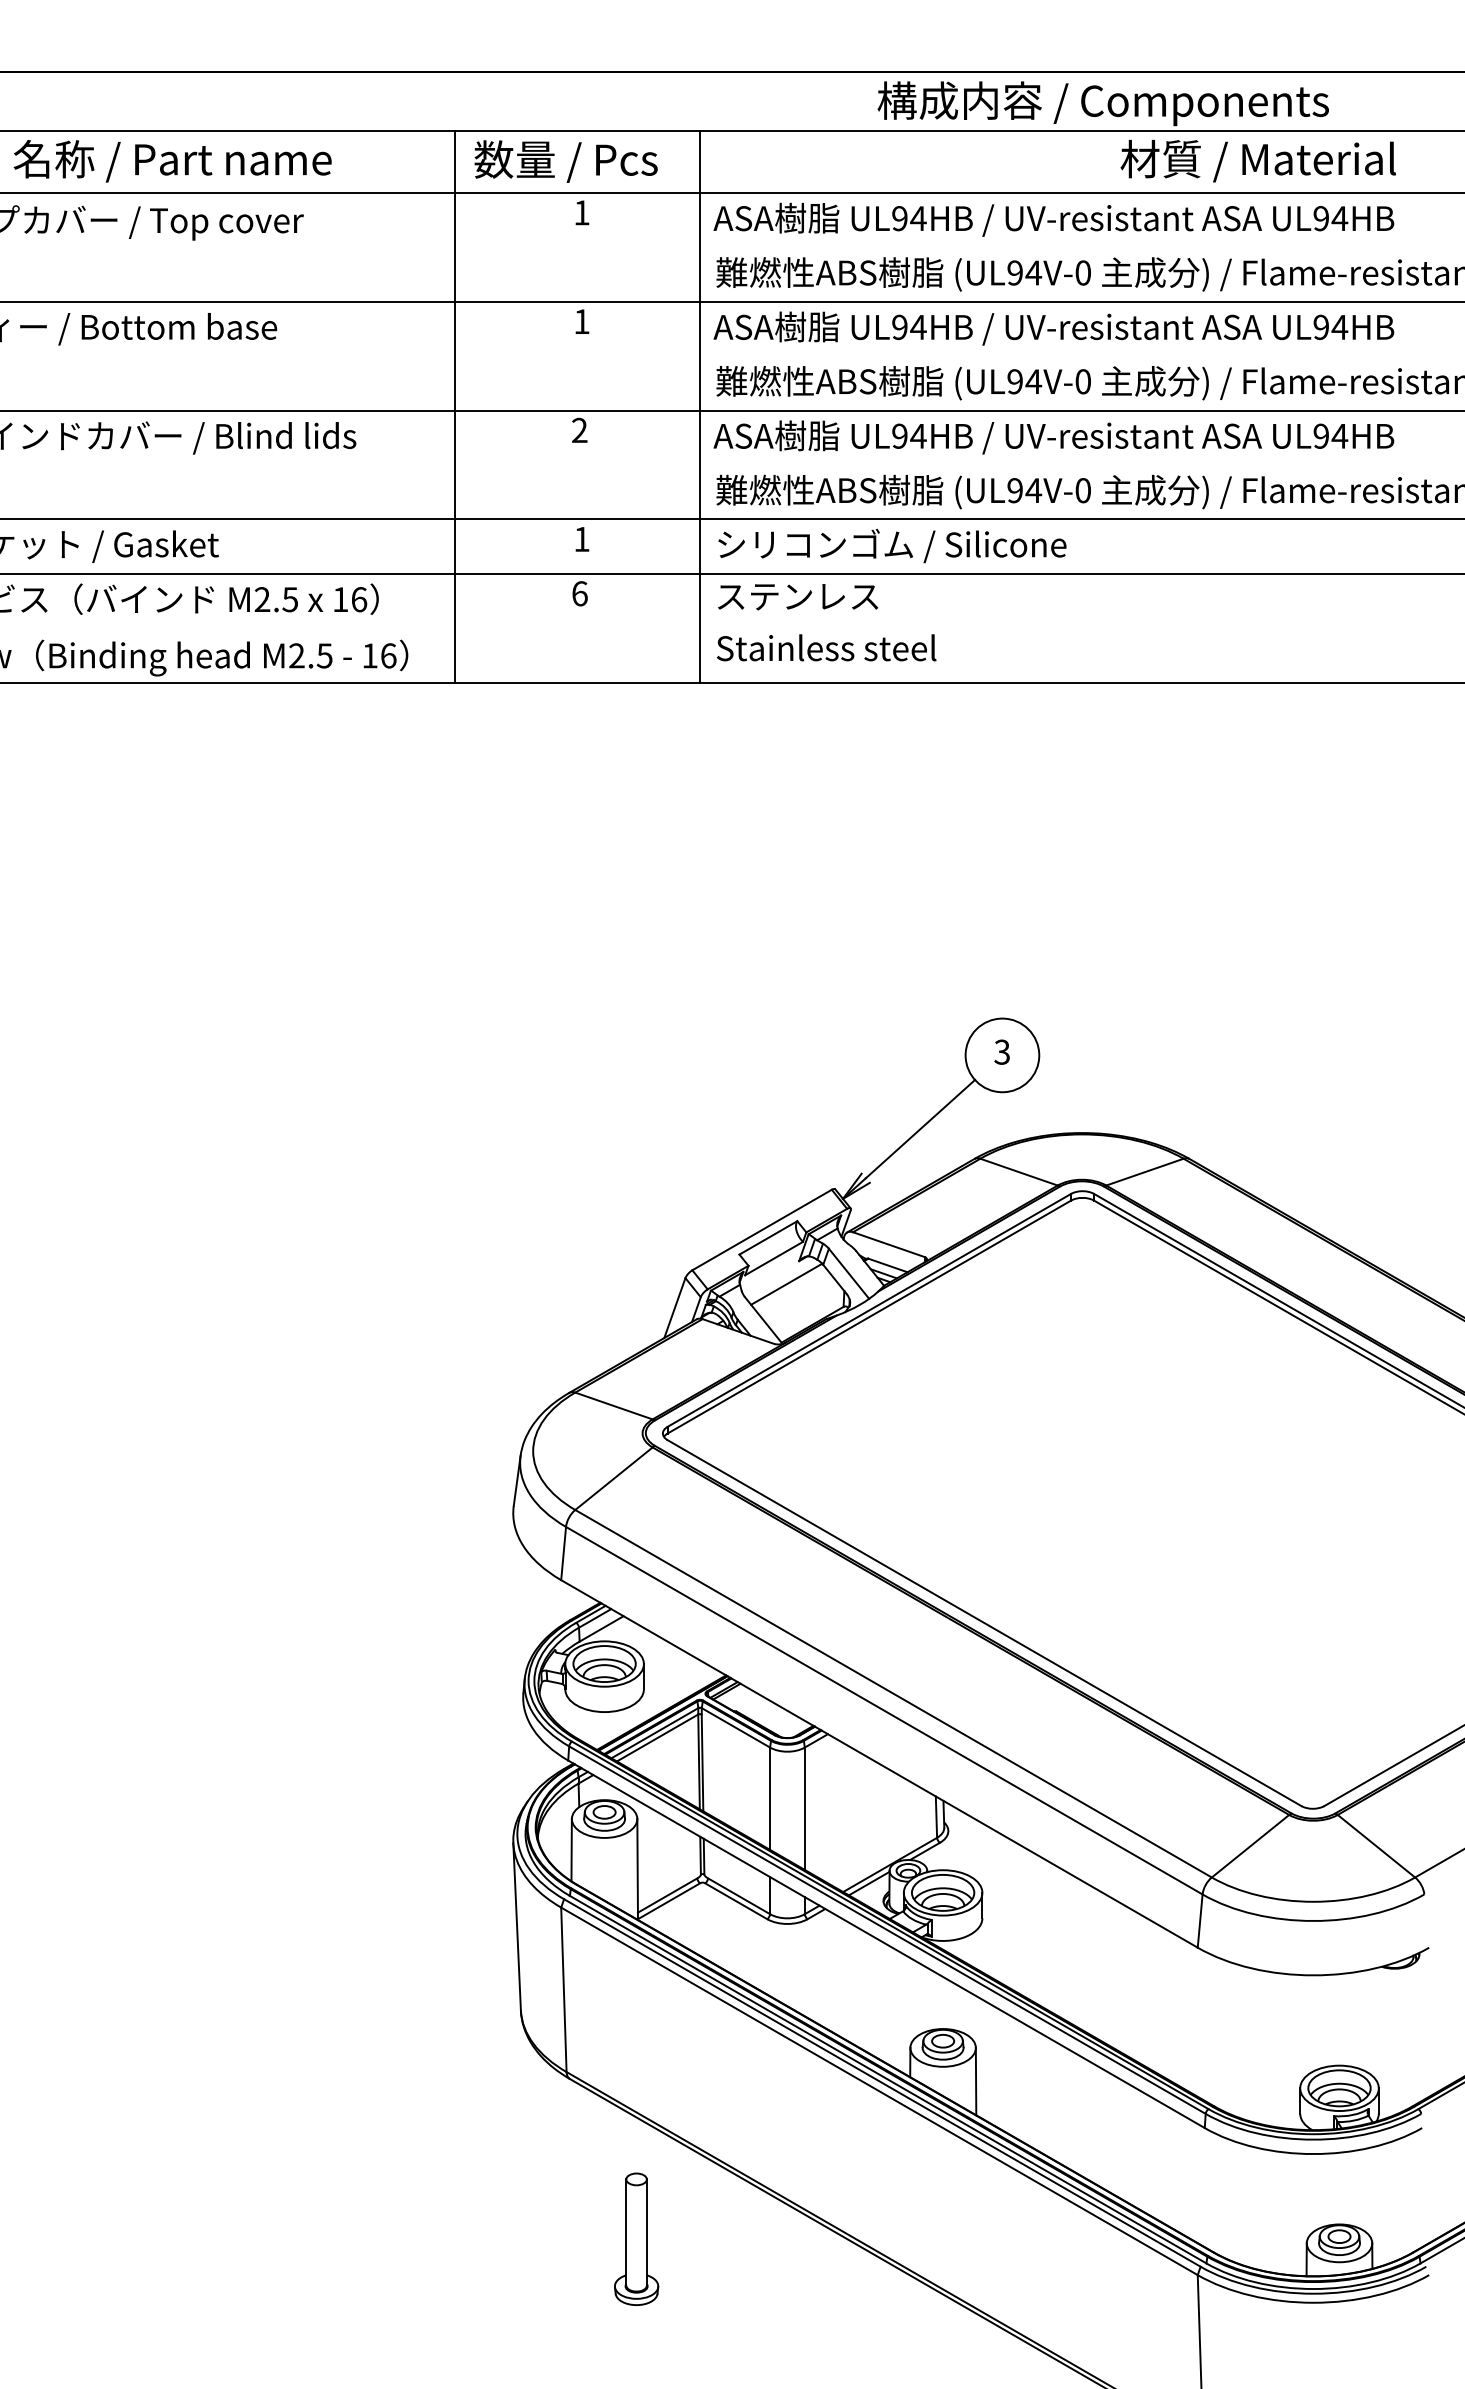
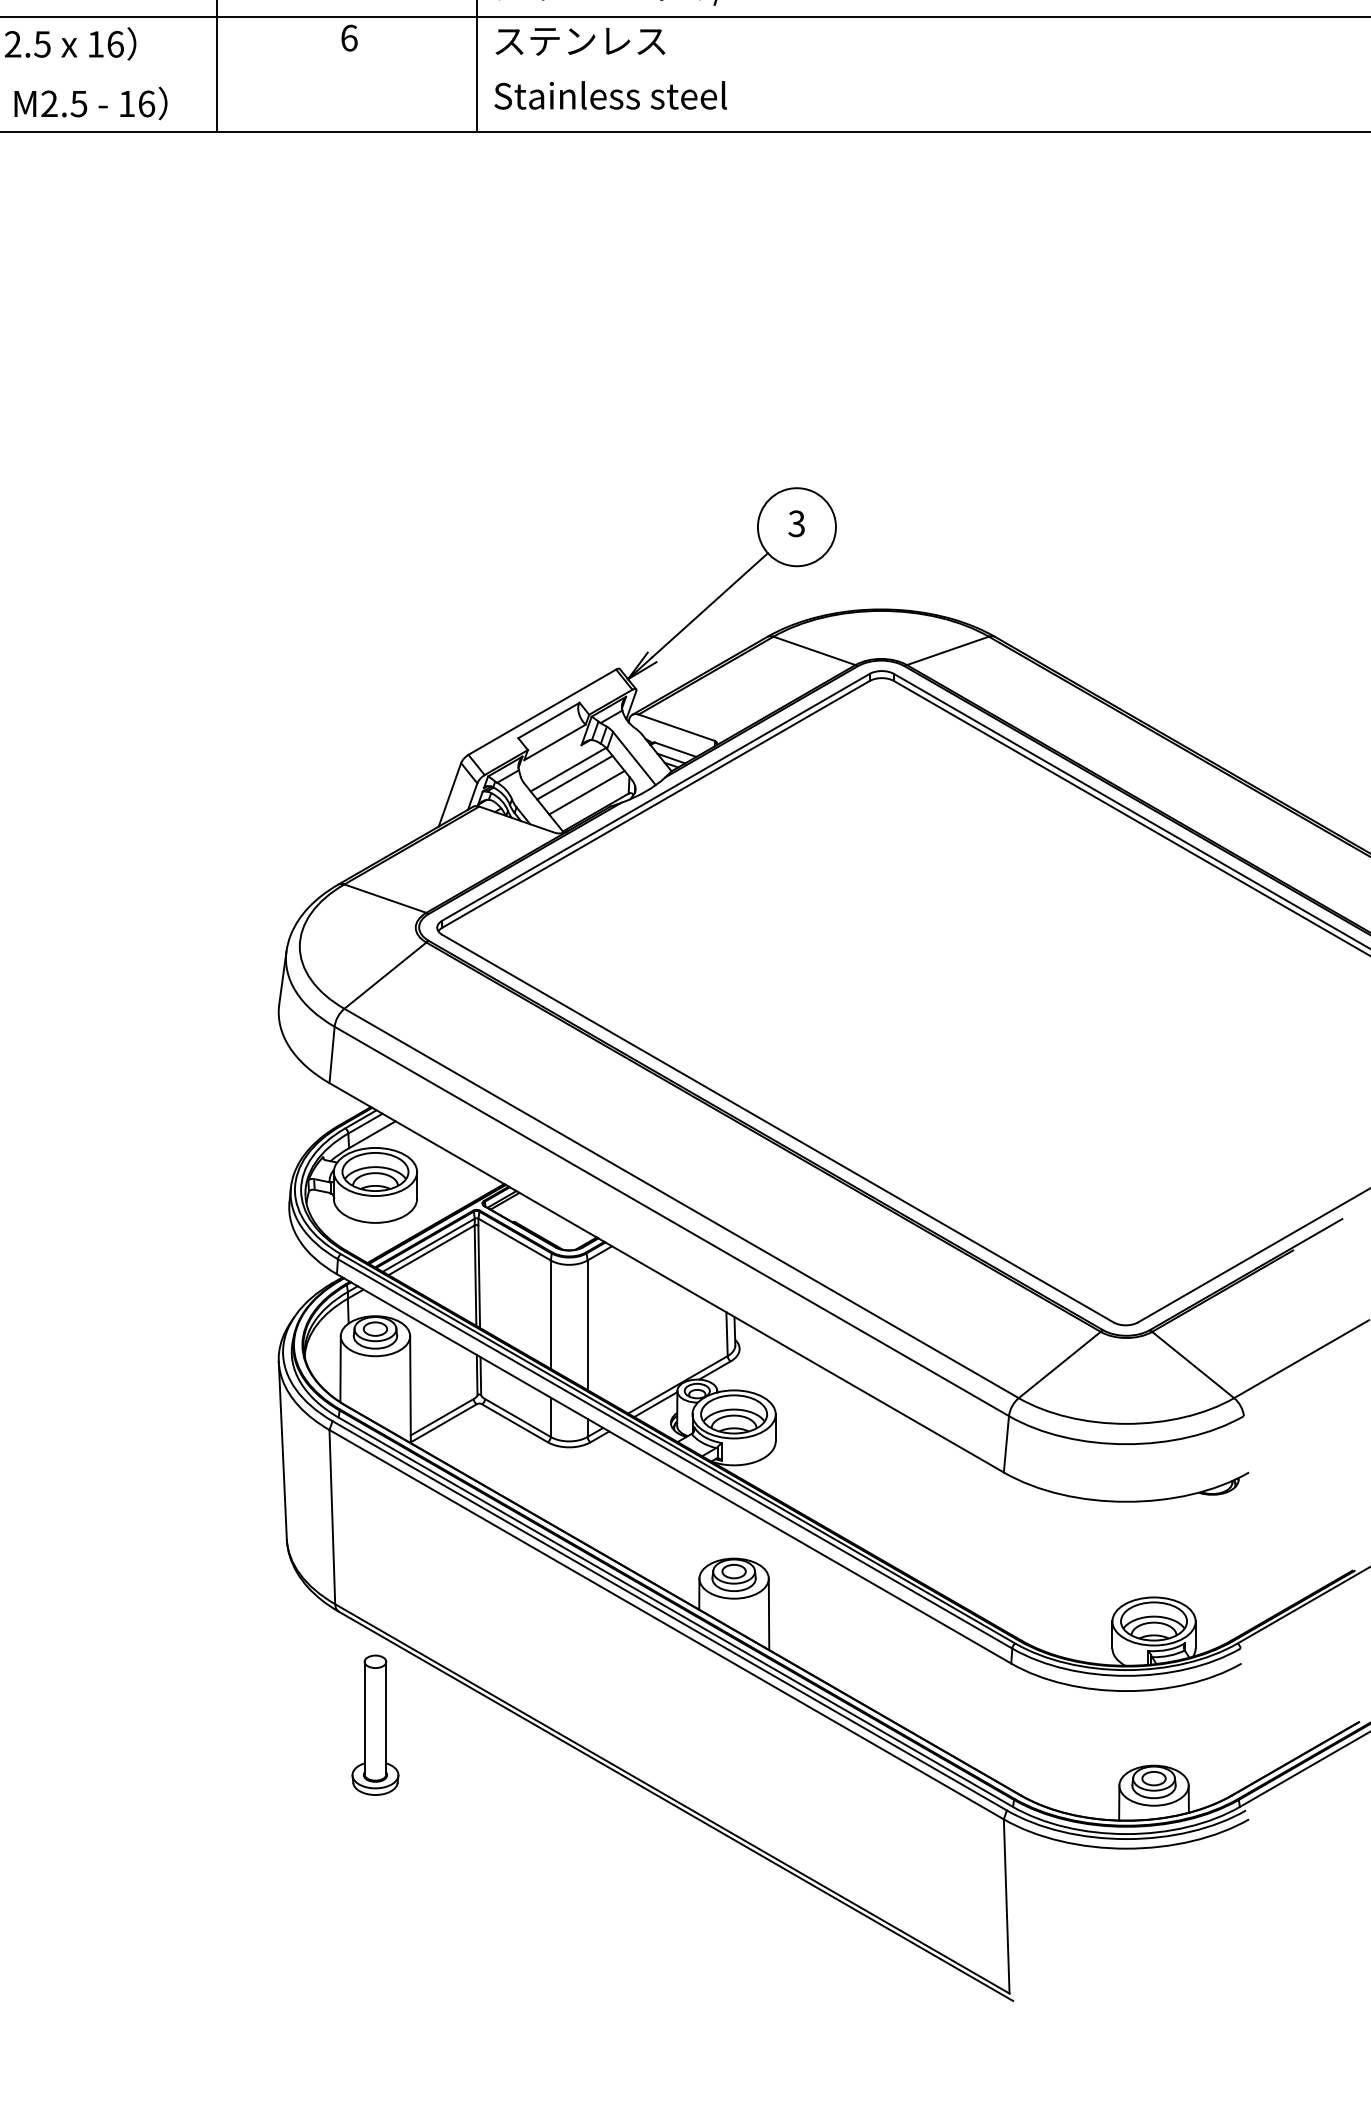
line: (792, 1291) -> (574, 777), added
line: (803, 1305) -> (586, 792), added
part: (636, 2238) -> (375, 1724), moved

